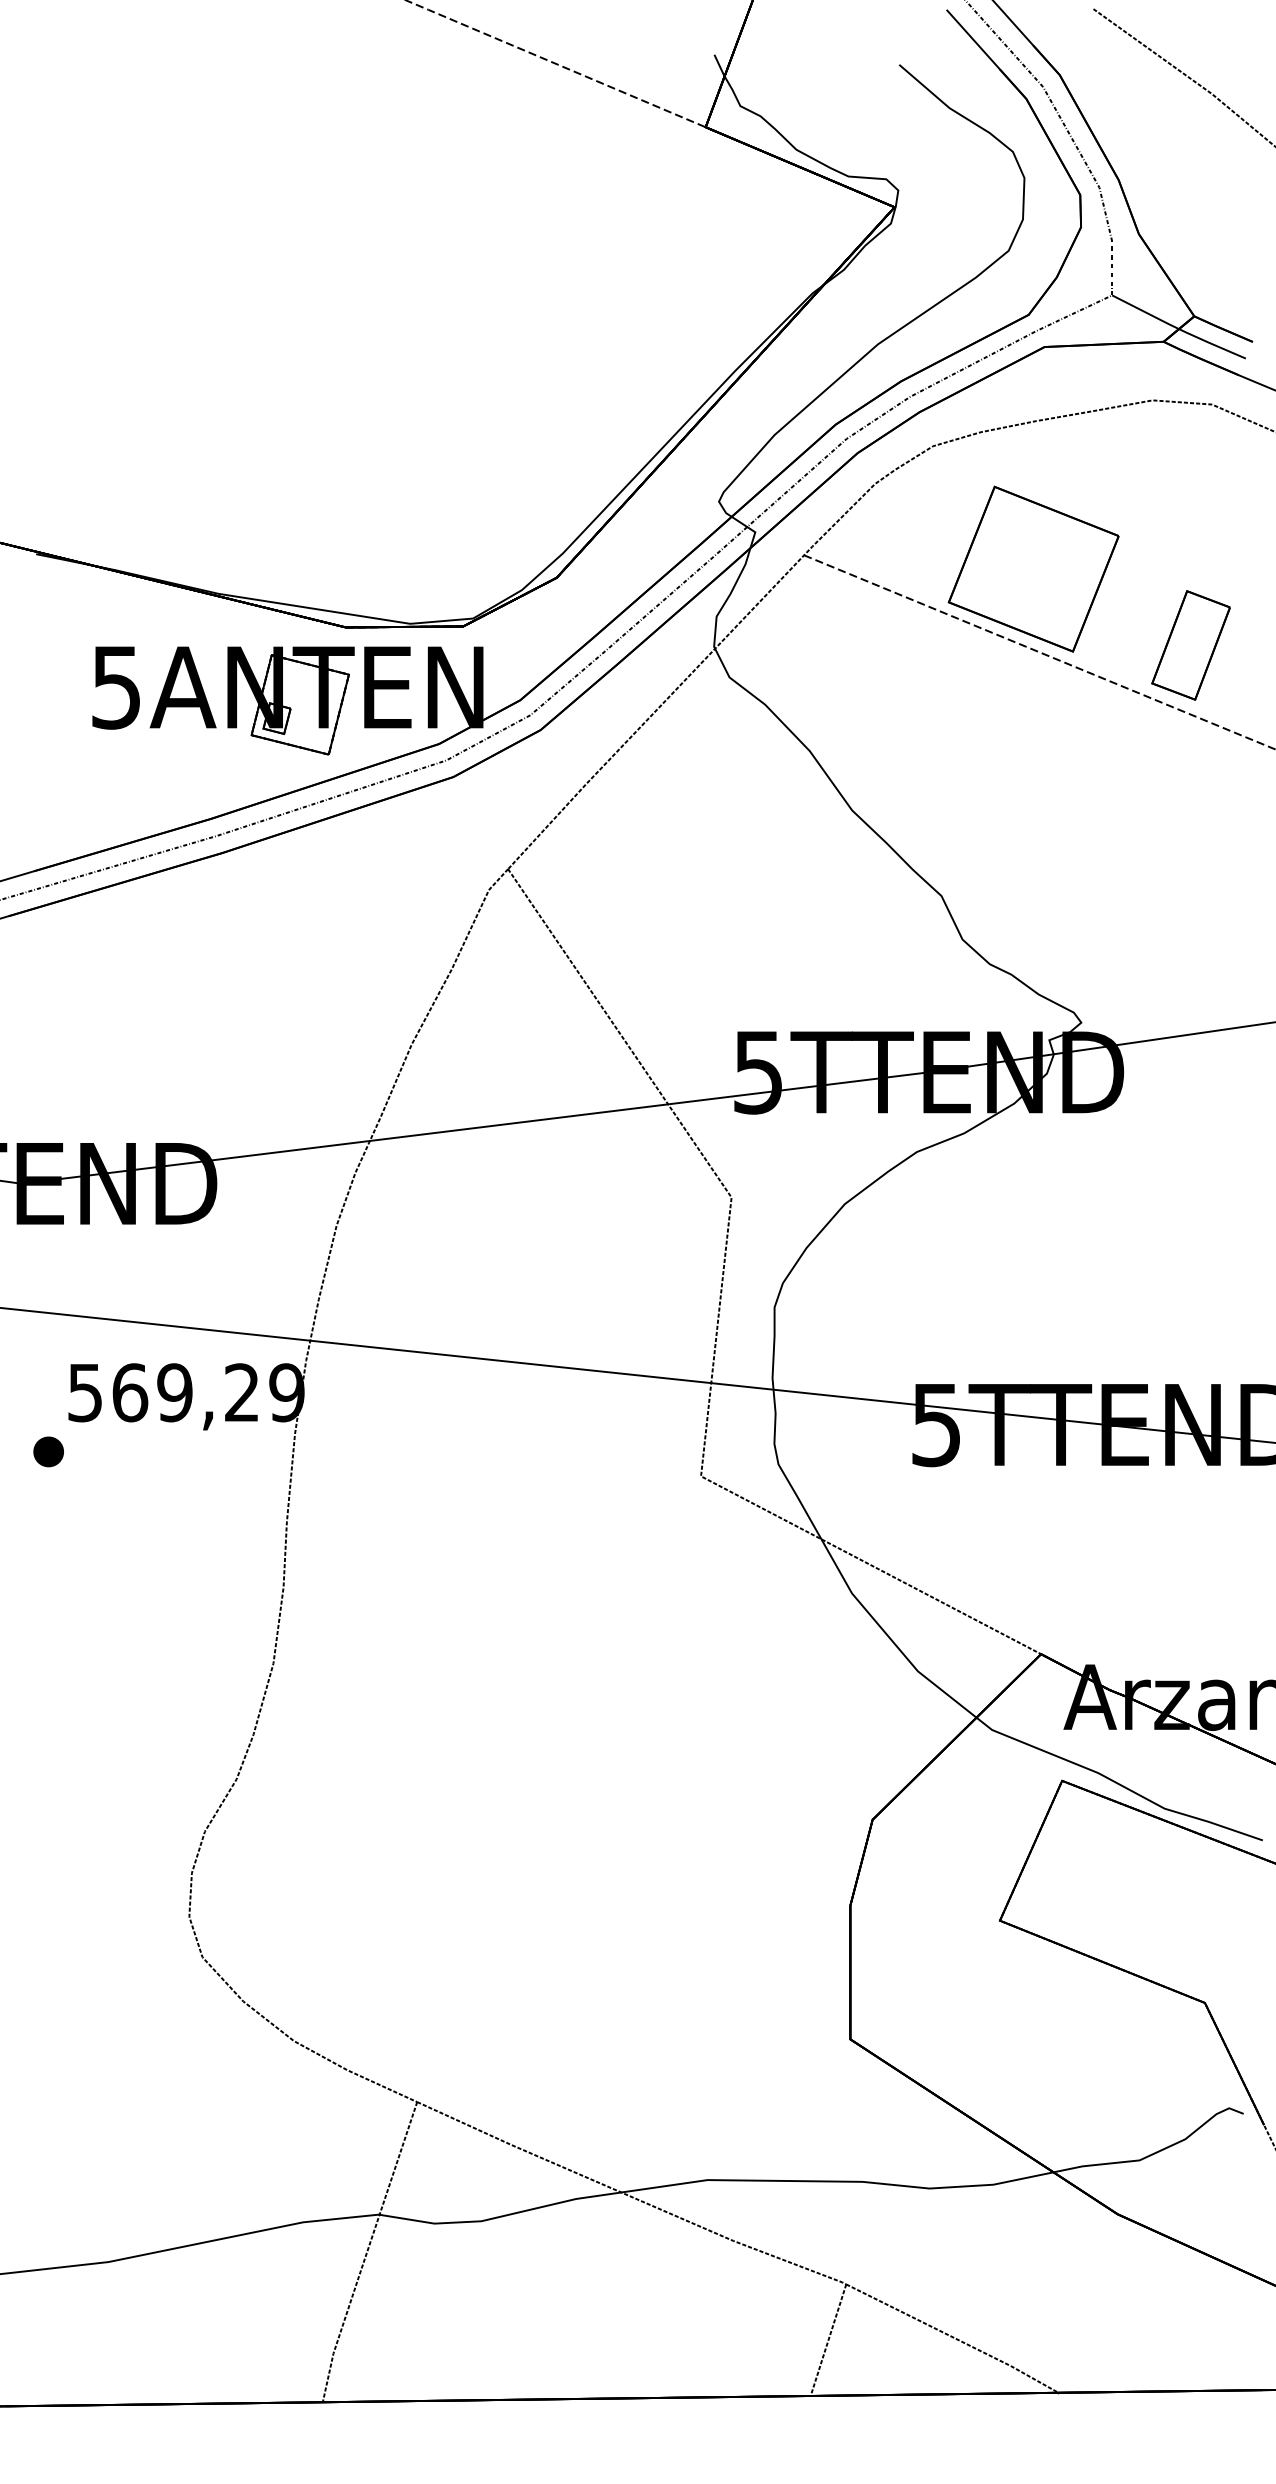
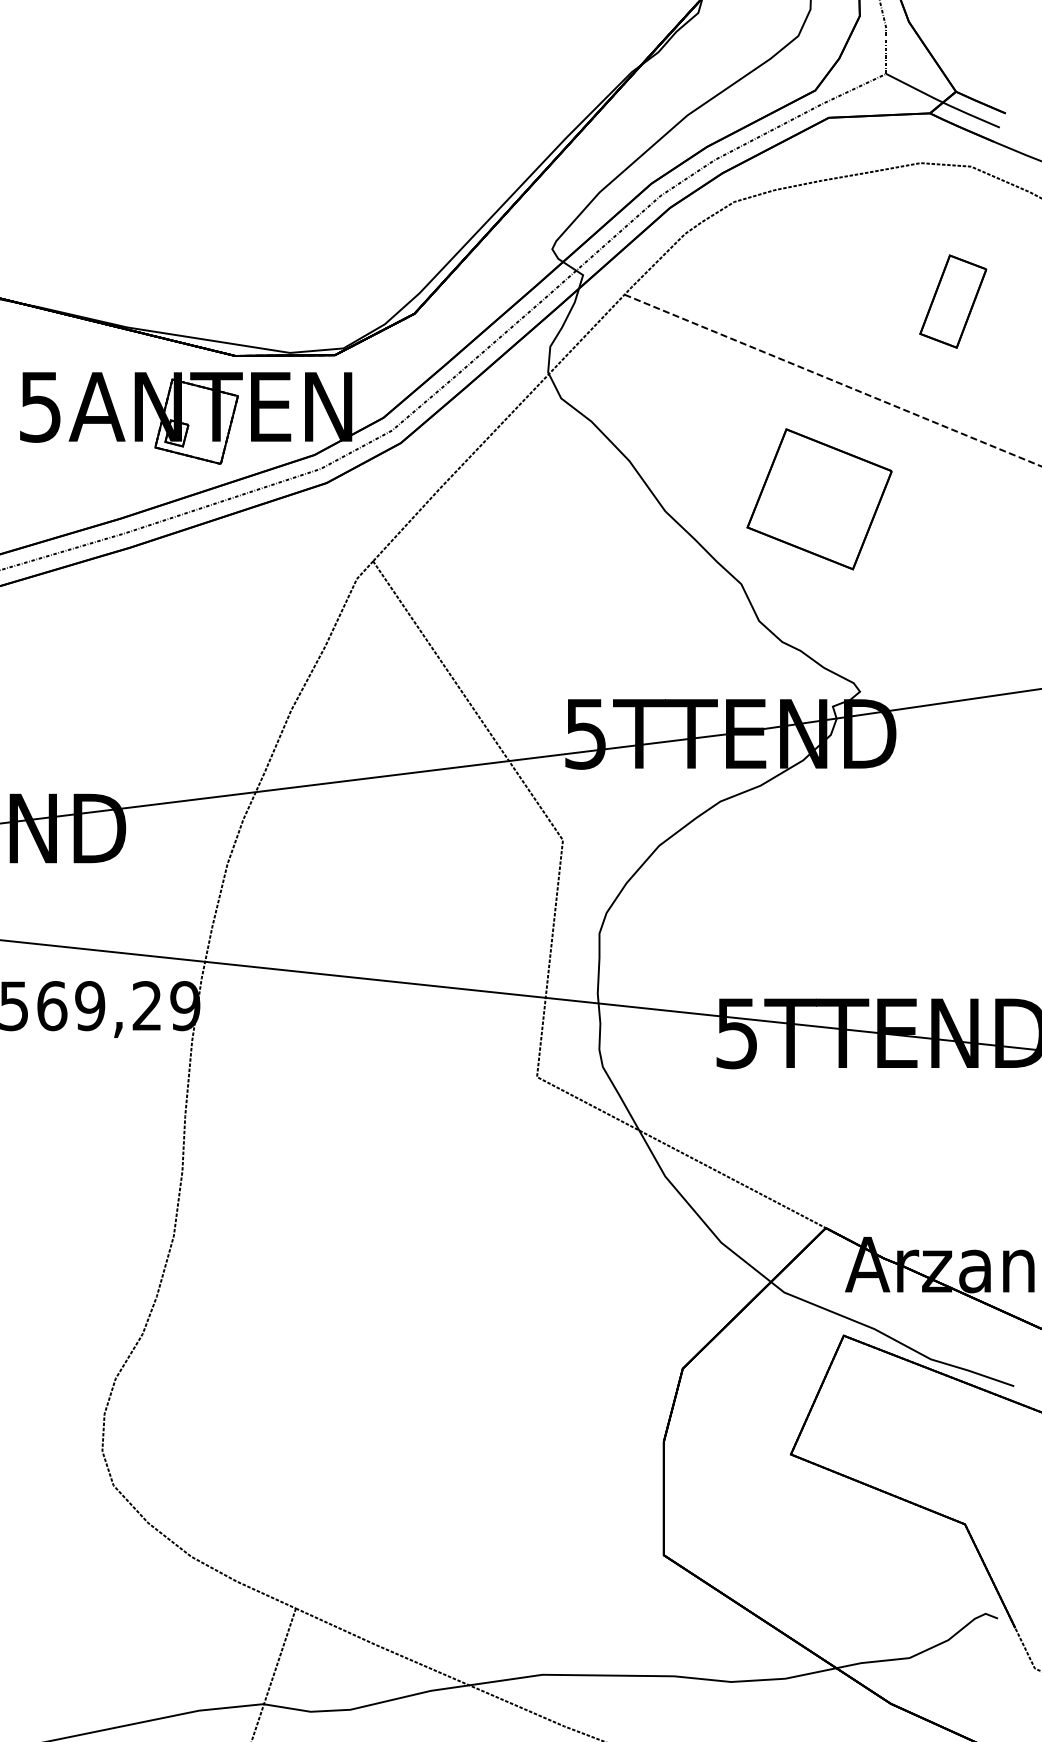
part: (1033, 568) -> (819, 498), moved
part: (1190, 645) -> (952, 301), moved

